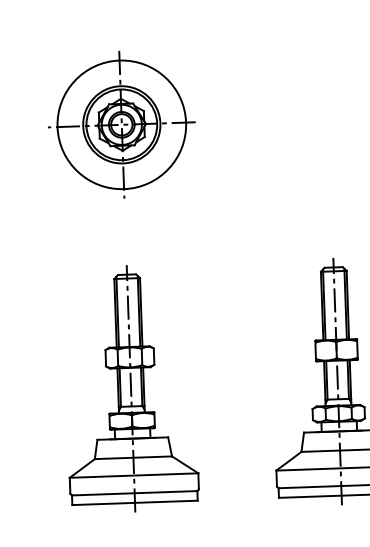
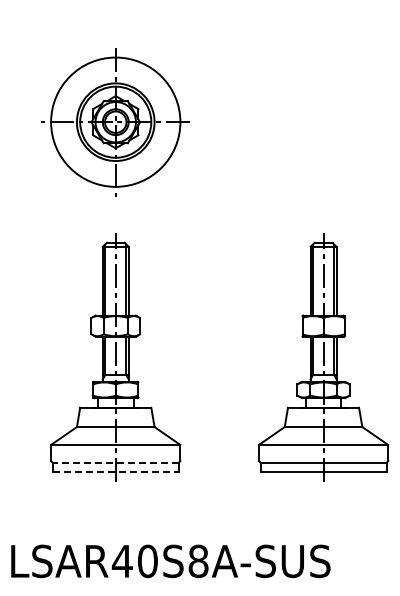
part: (121, 125) -> (115, 122), moved
line: (134, 493) -> (115, 462), solid -> dashed
line: (135, 502) -> (116, 472), solid -> dashed

